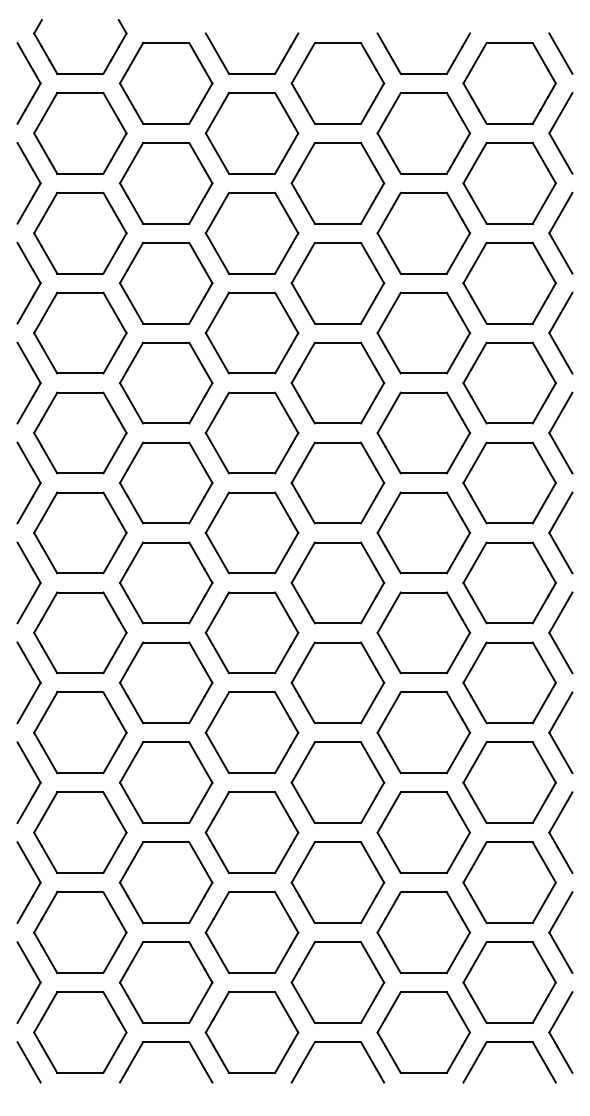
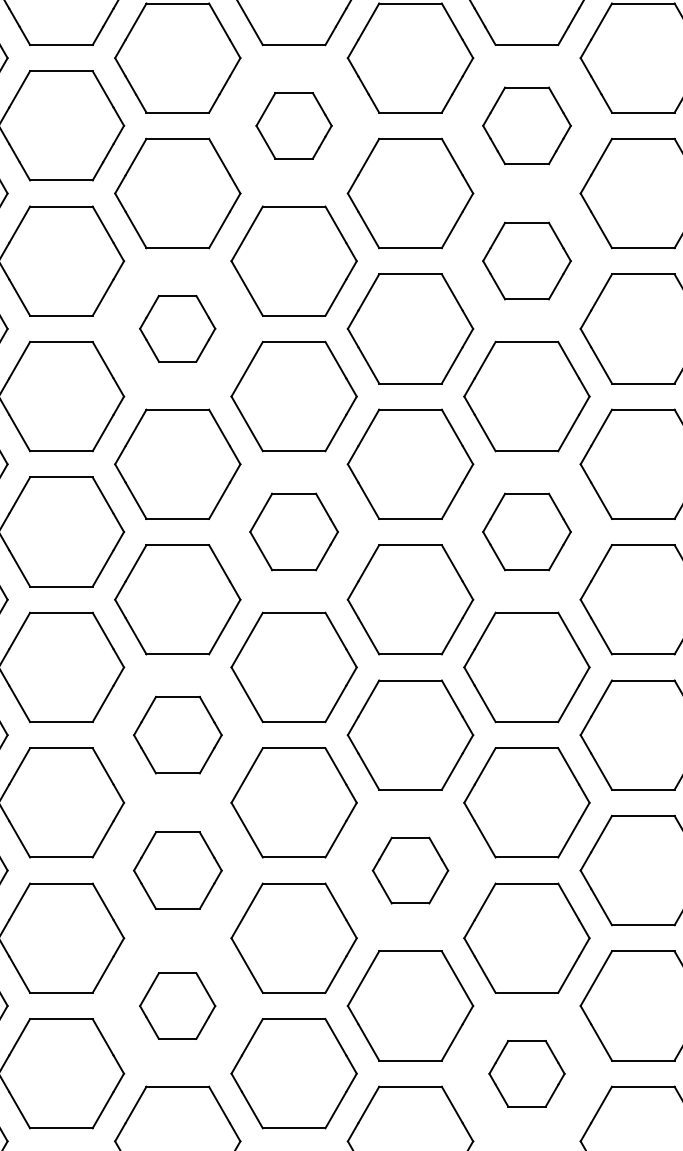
part: (251, 133) -> (293, 125), size x0.6
part: (423, 133) -> (526, 125), size x0.7
part: (423, 232) -> (526, 260), size x0.7
part: (165, 282) -> (176, 327), size x0.6
part: (251, 432) -> (293, 531), size x0.7
part: (423, 432) -> (526, 531), size x0.7
part: (166, 582) -> (178, 734), size x0.7
part: (166, 682) -> (178, 870), size x0.7
part: (337, 682) -> (409, 870), size x0.6
part: (165, 782) -> (176, 1005), size x0.6
part: (423, 832) -> (526, 1073), size x0.6

